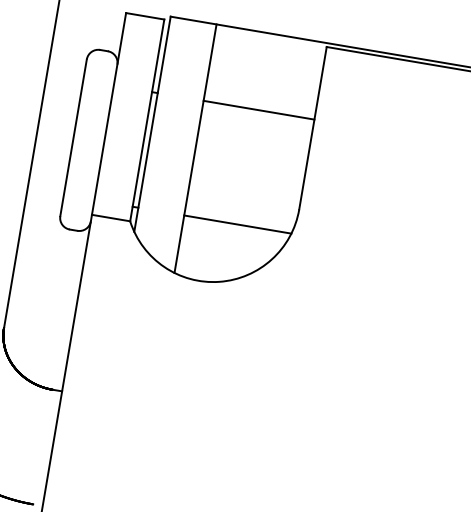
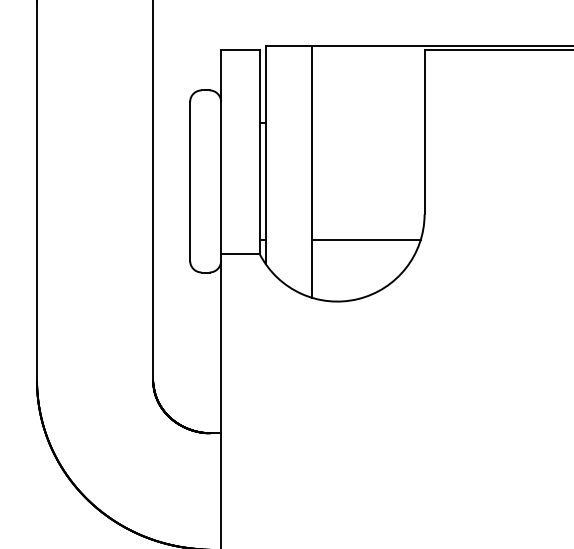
line: (259, 110) -> (368, 123), removed

